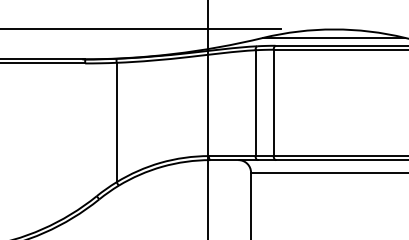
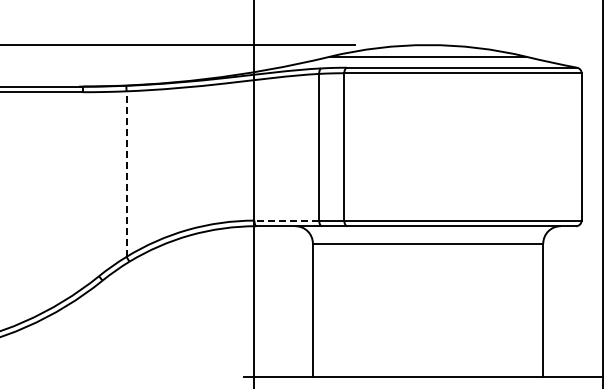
line: (116, 122) -> (126, 174), solid -> dashed
line: (232, 155) -> (286, 220), solid -> dashed

